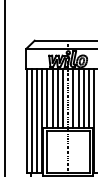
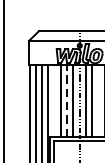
line: (47, 98) -> (54, 100), removed
line: (57, 98) -> (66, 100), solid -> dashed
line: (83, 98) -> (98, 100), removed

